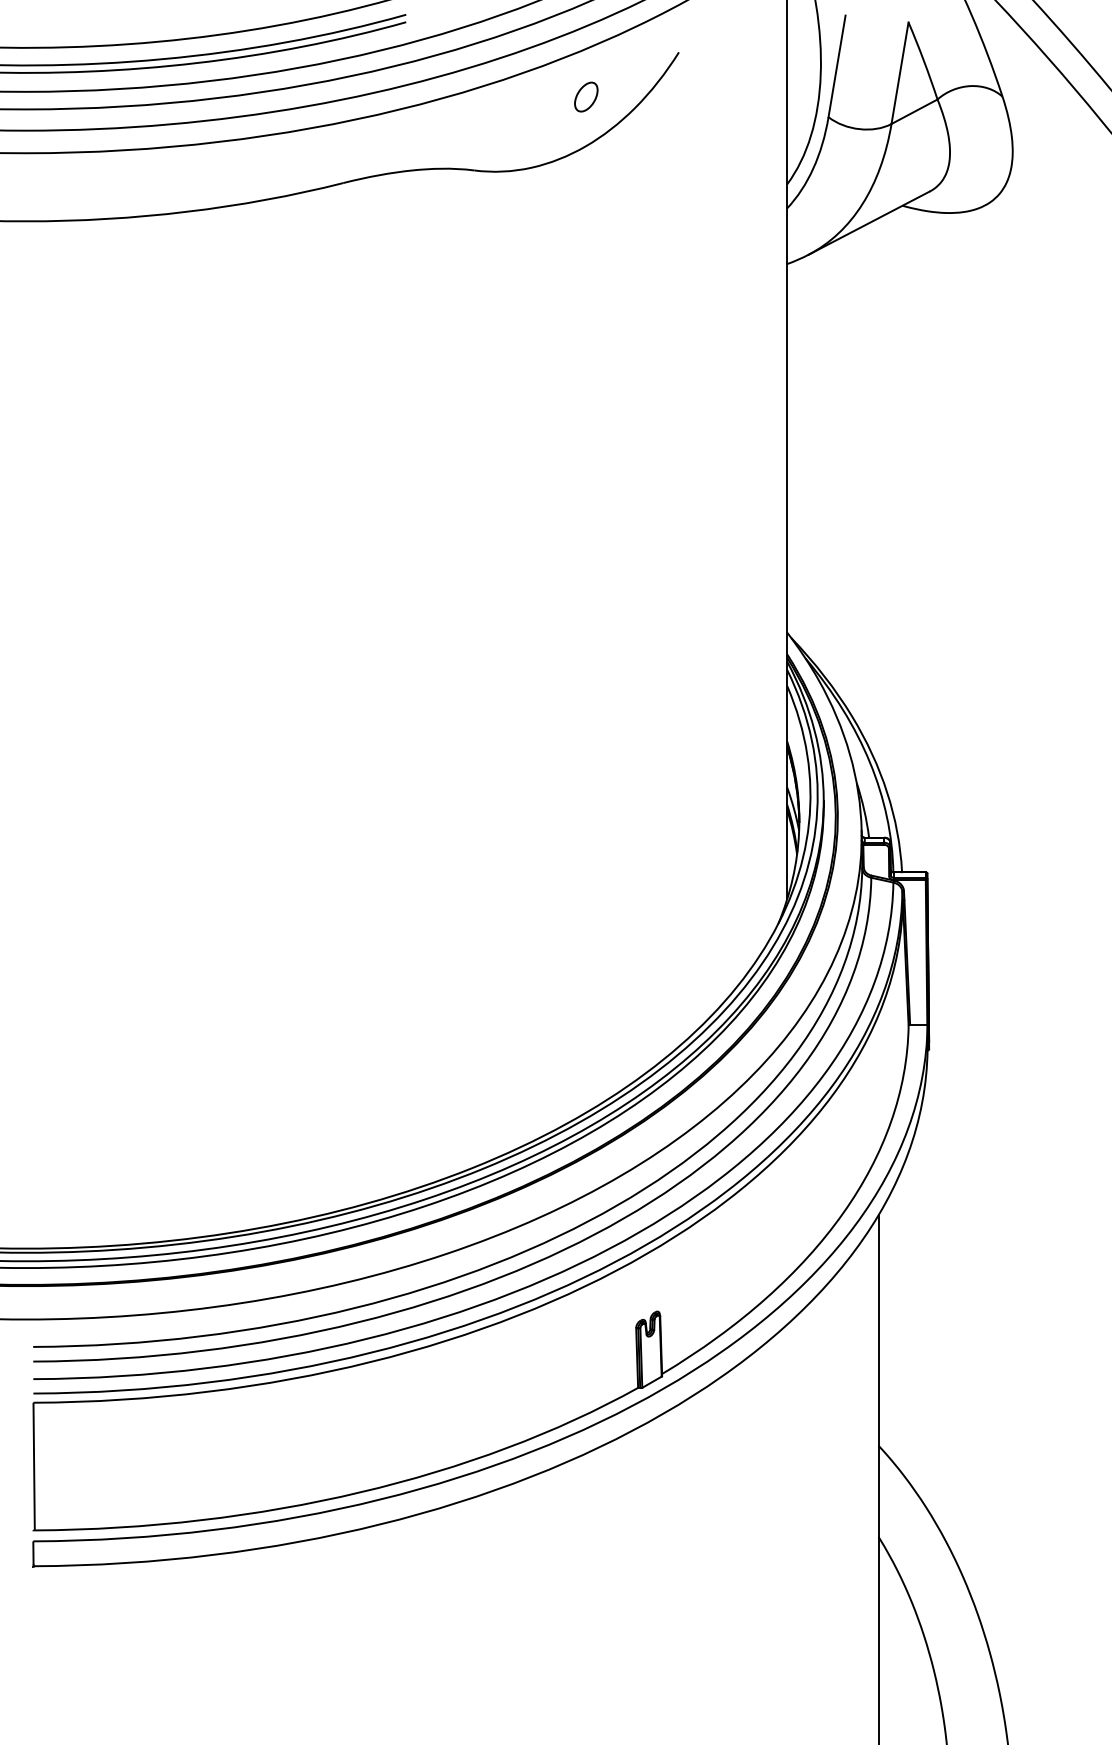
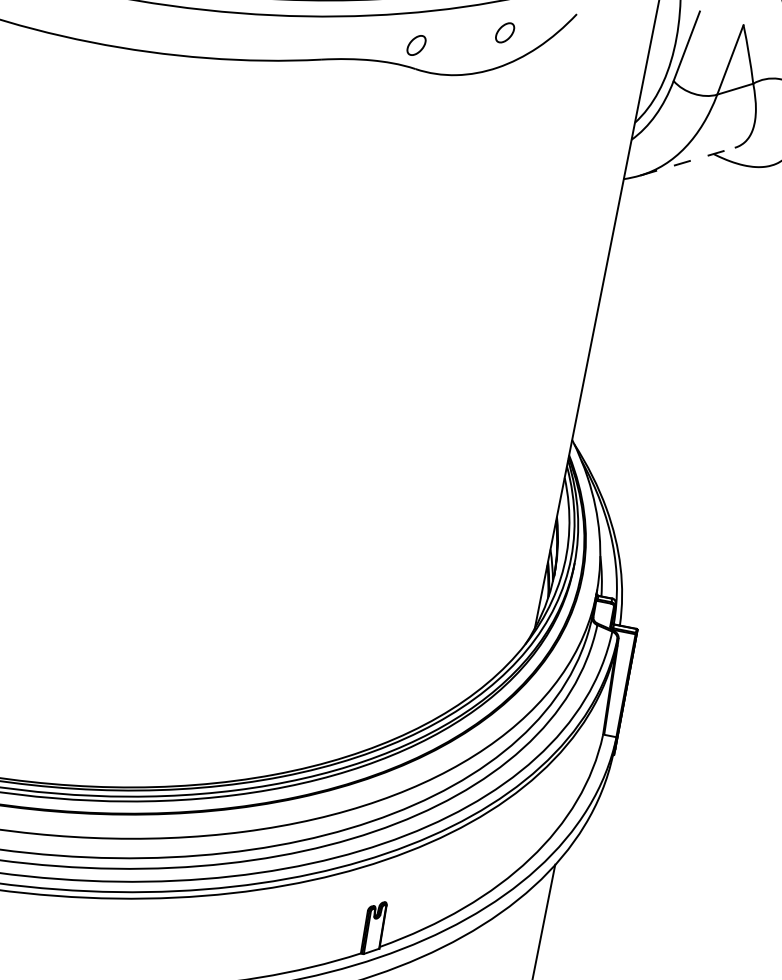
part: (469, 137) -> (416, 45), added
line: (869, 222) -> (687, 161), solid -> dashed

